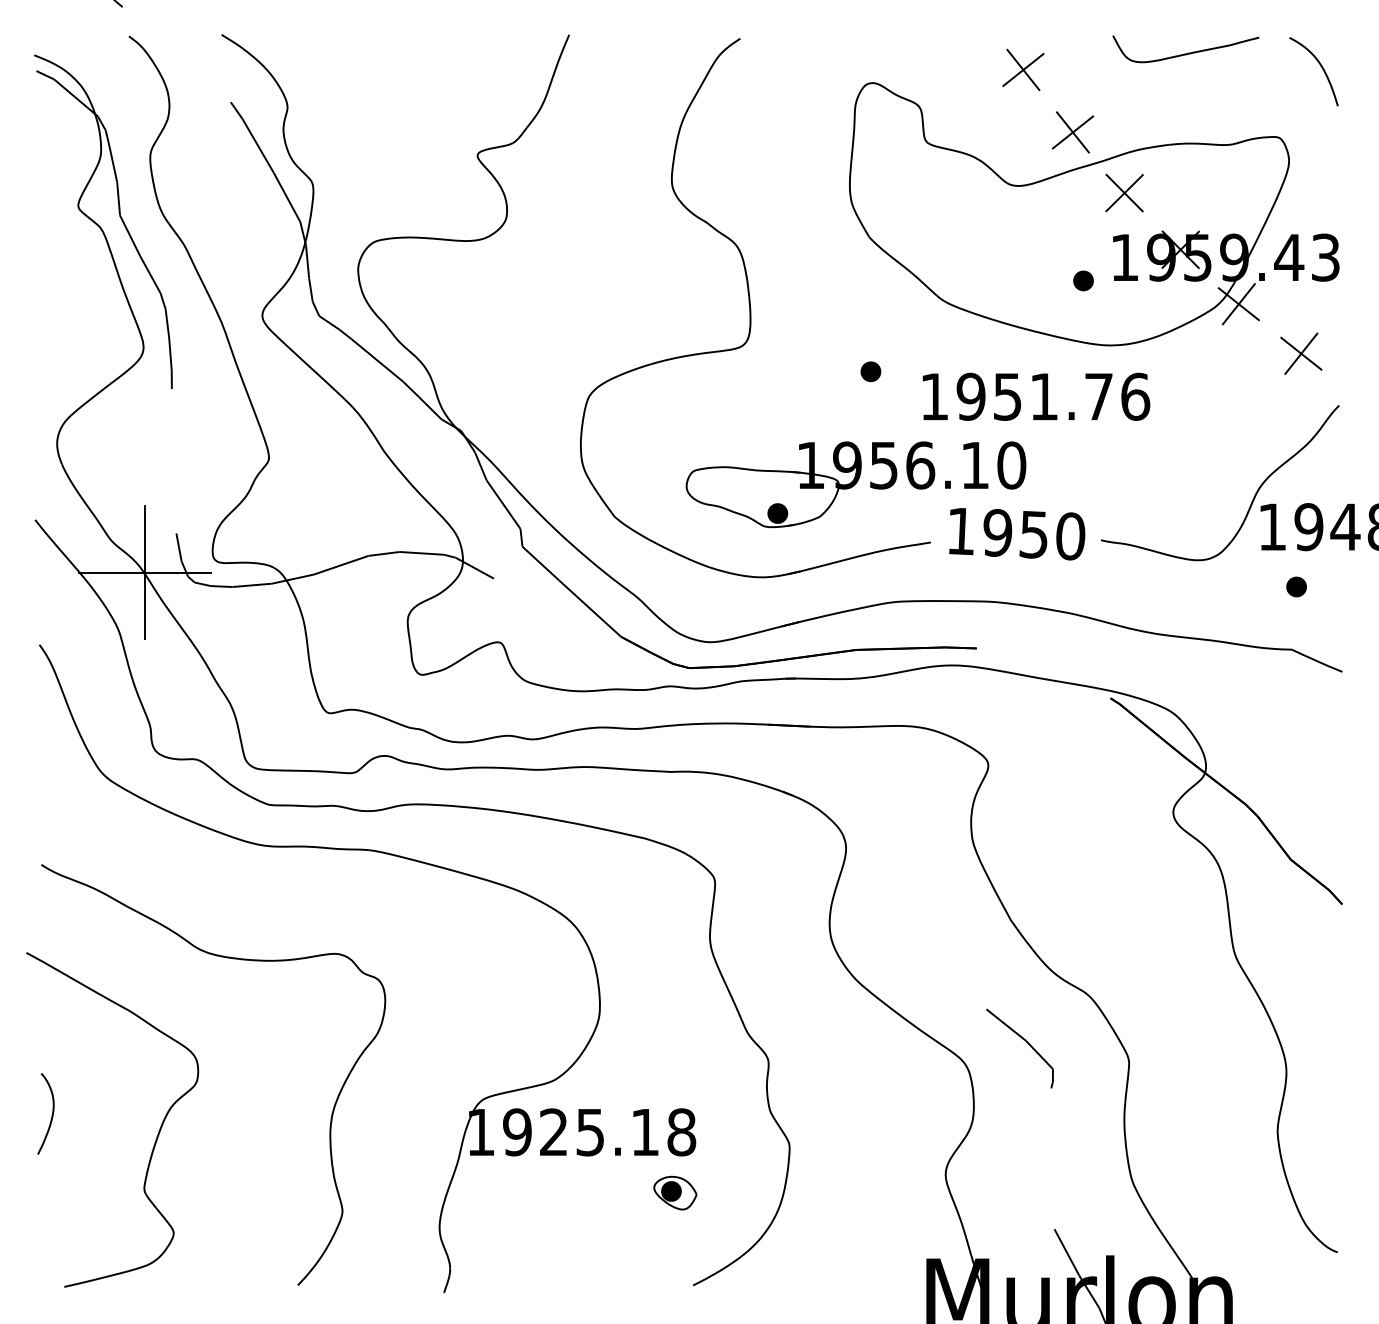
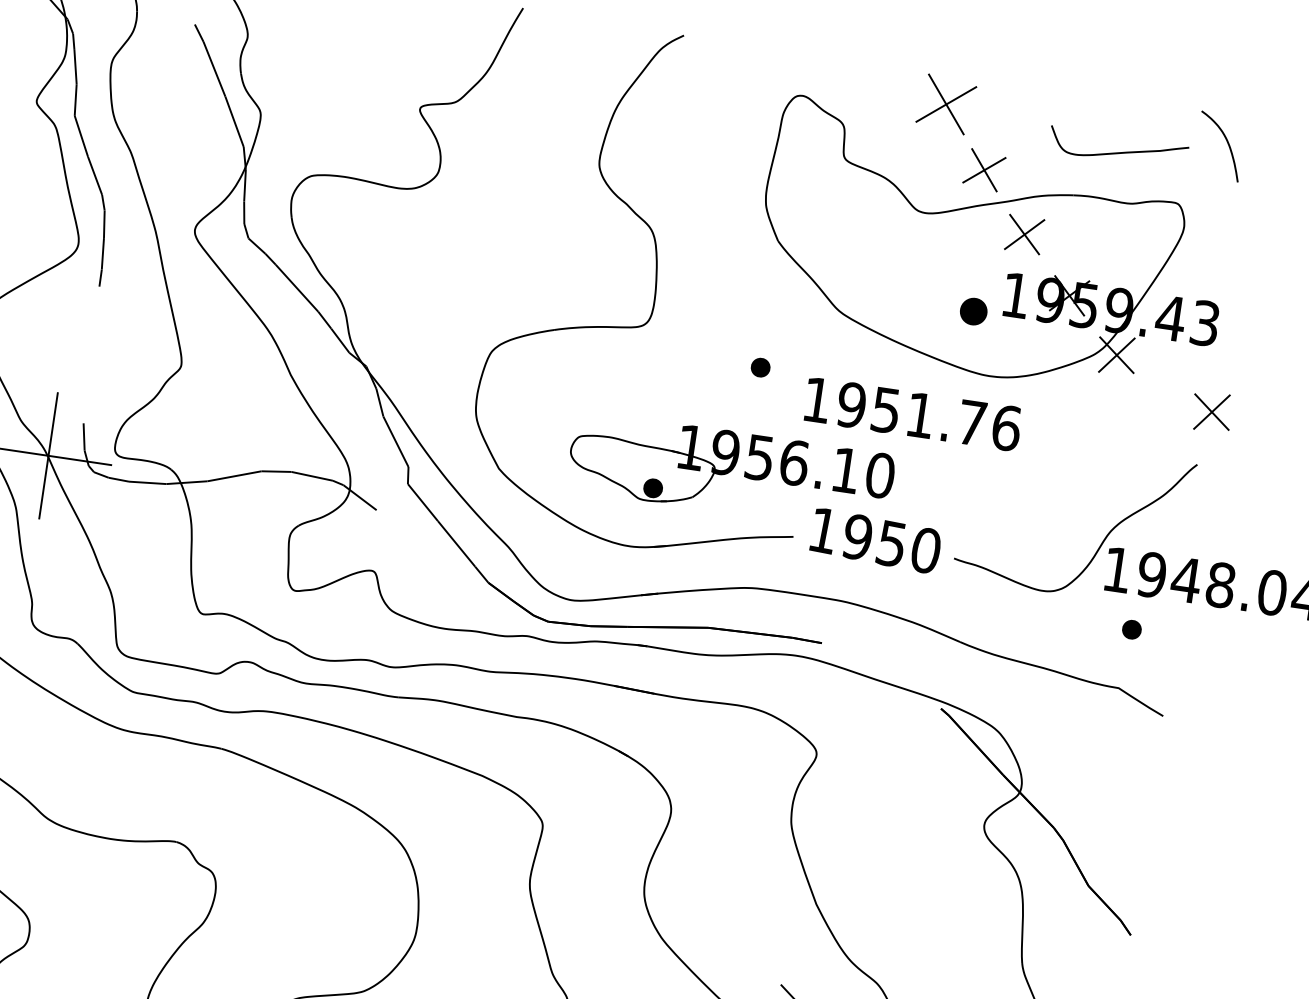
curve: (1185, 53) -> (1117, 152), moved
part: (1023, 69) -> (946, 104), size x1.4
part: (1083, 280) -> (973, 311), size x1.4
part: (1301, 353) -> (1212, 411), moved

